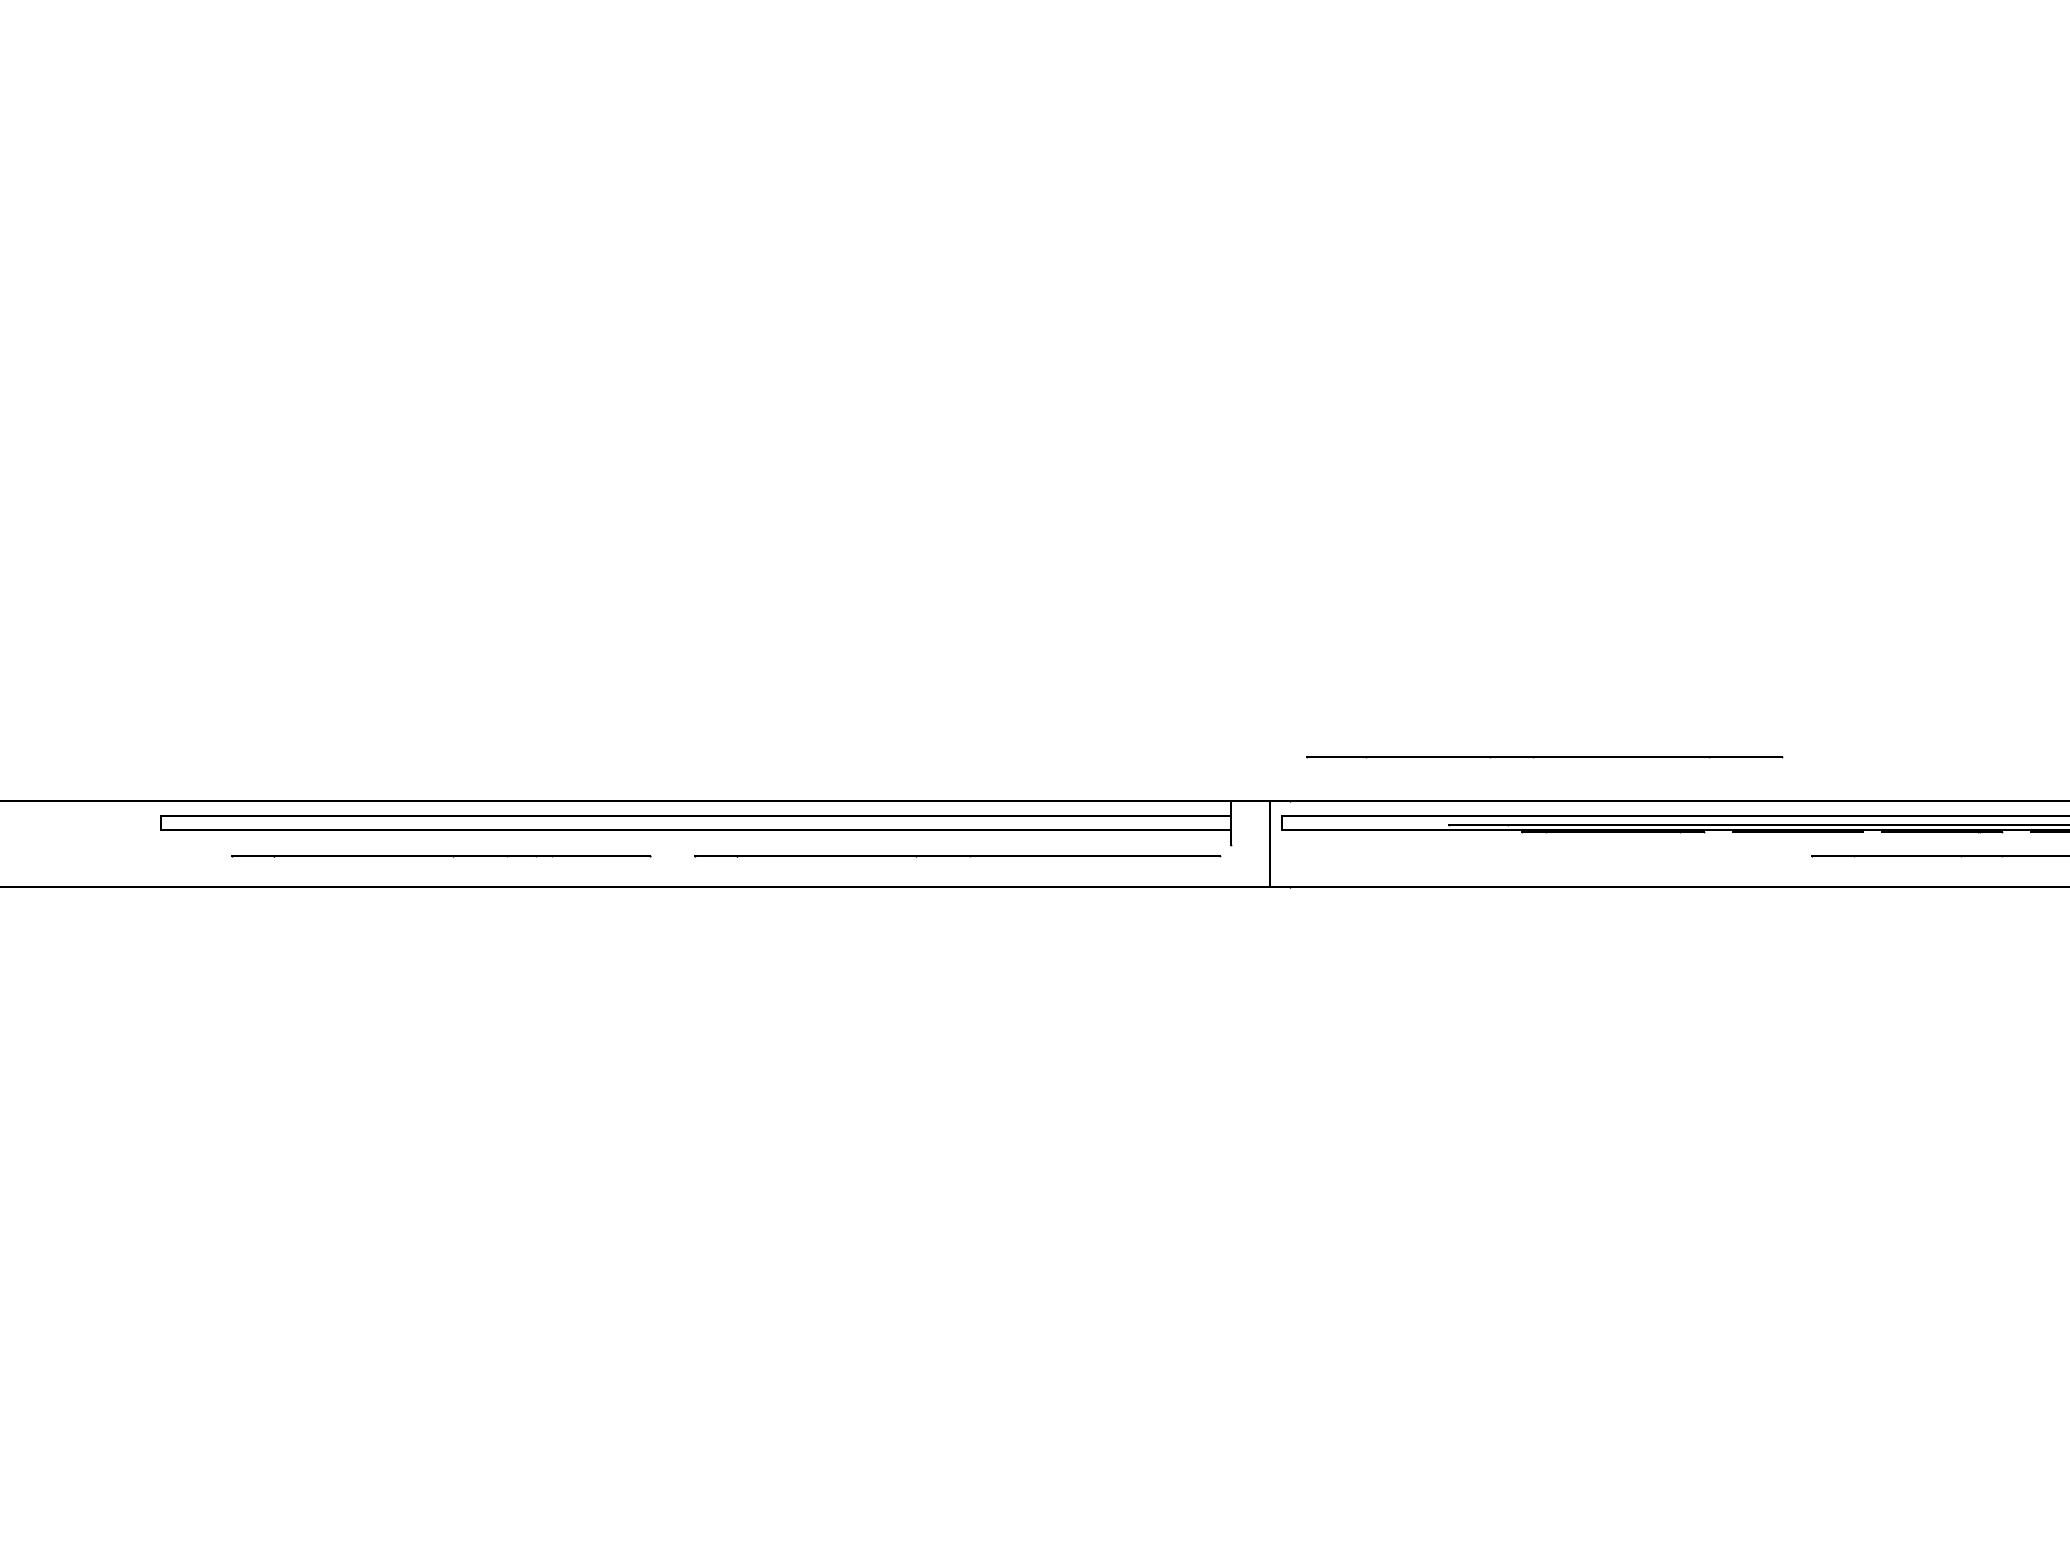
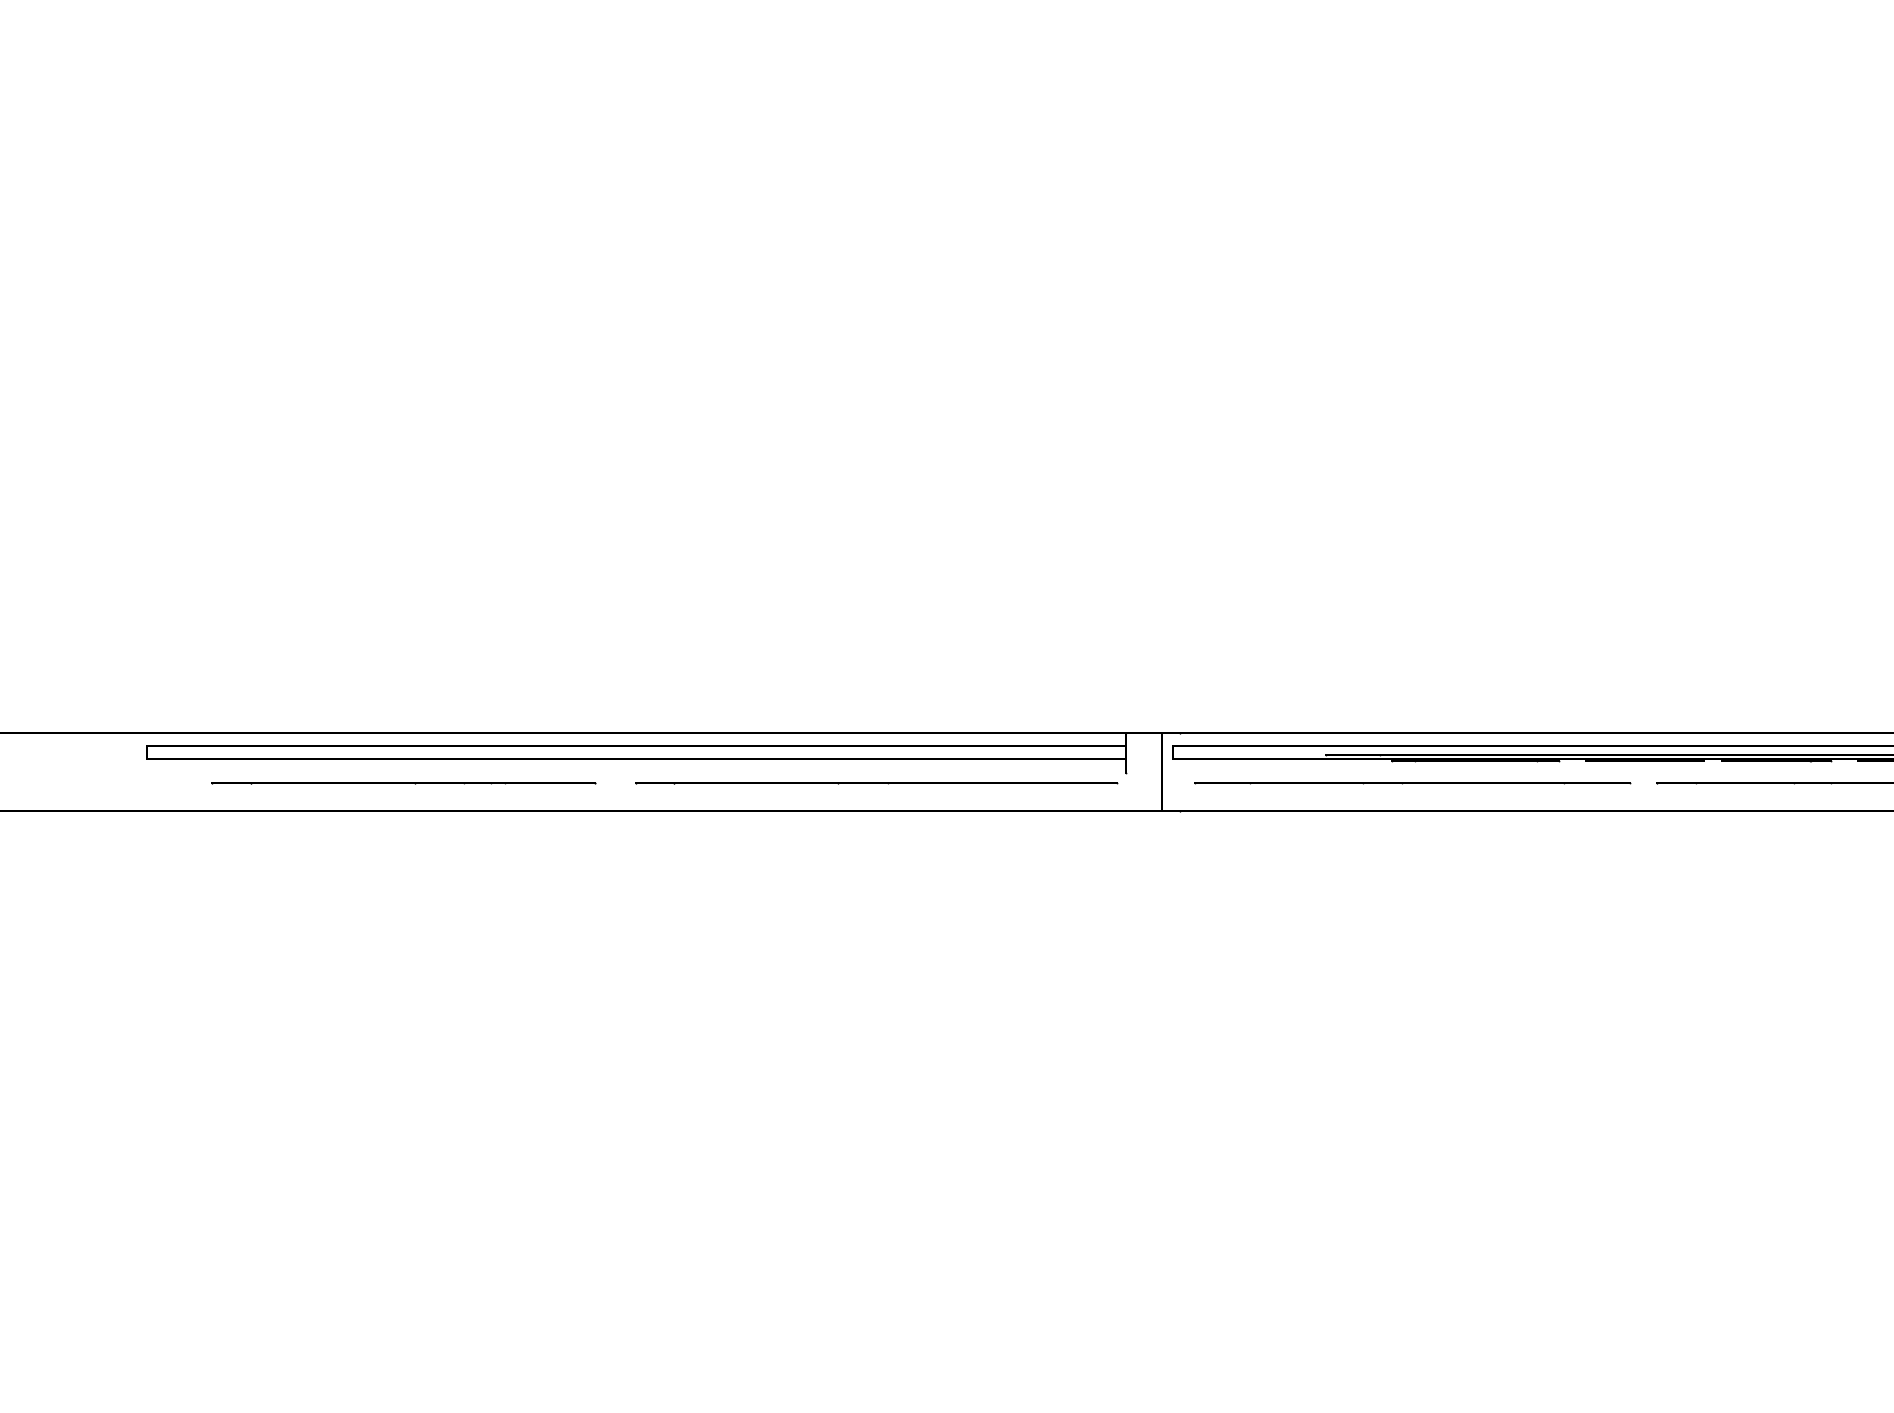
line: (1543, 758) -> (1412, 783), moved

